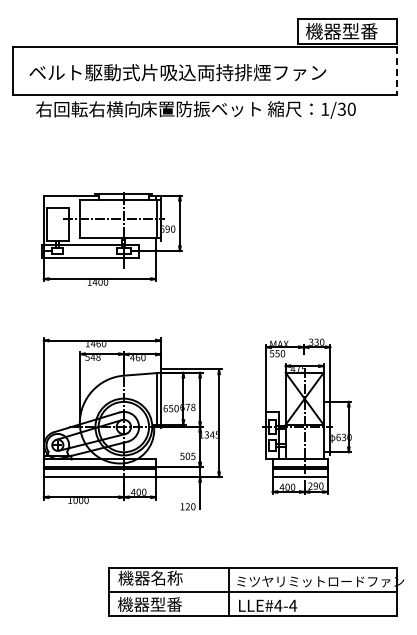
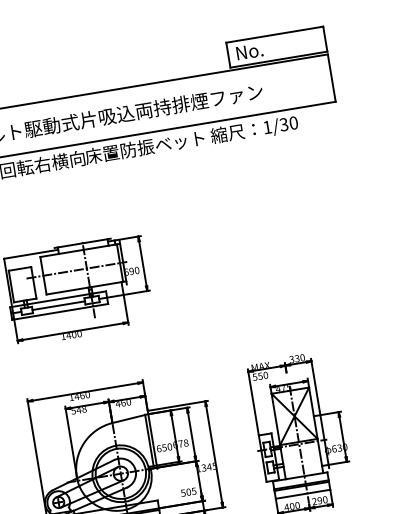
text: (341, 31) -> (270, 47), 機器型番 -> No.
line: (396, 71) -> (331, 78), dashed -> solid
line: (89, 251) -> (58, 306), added

